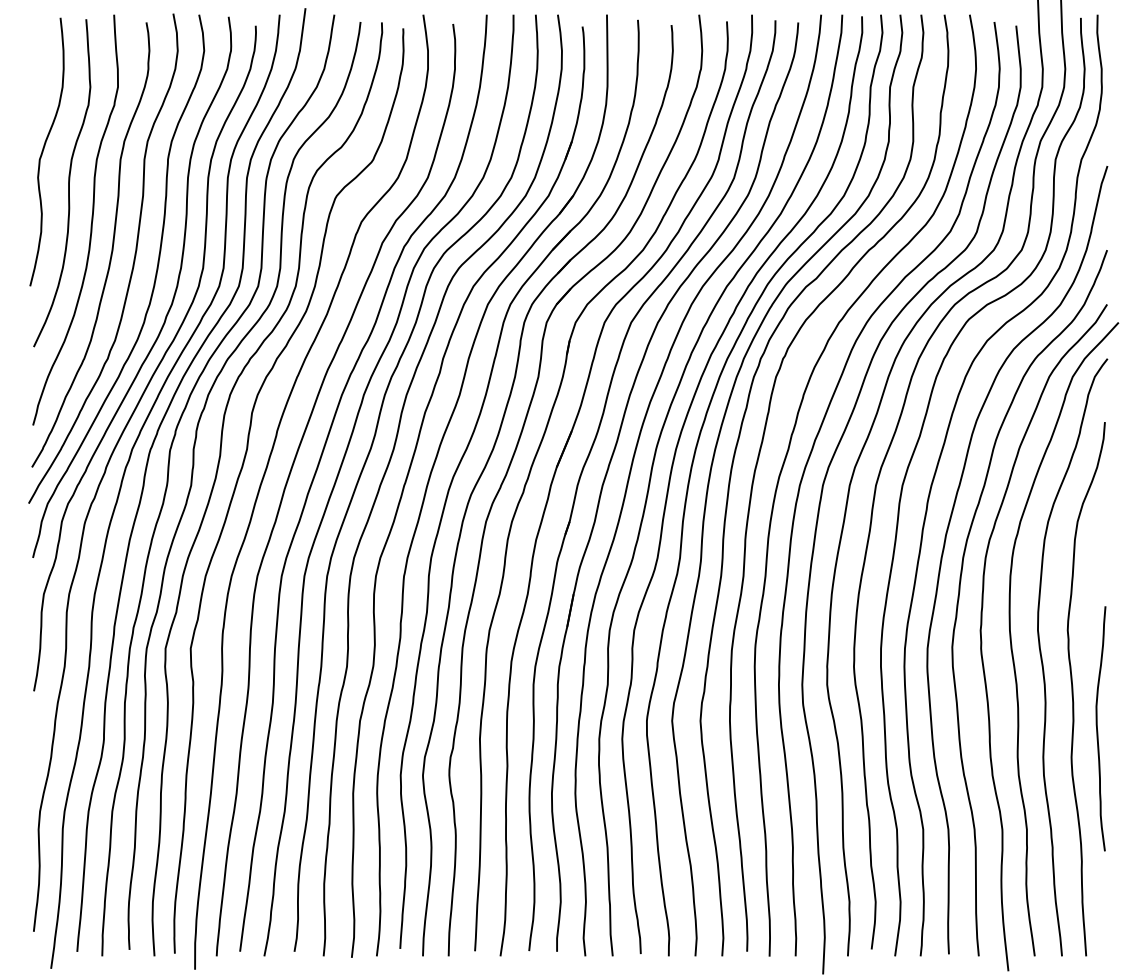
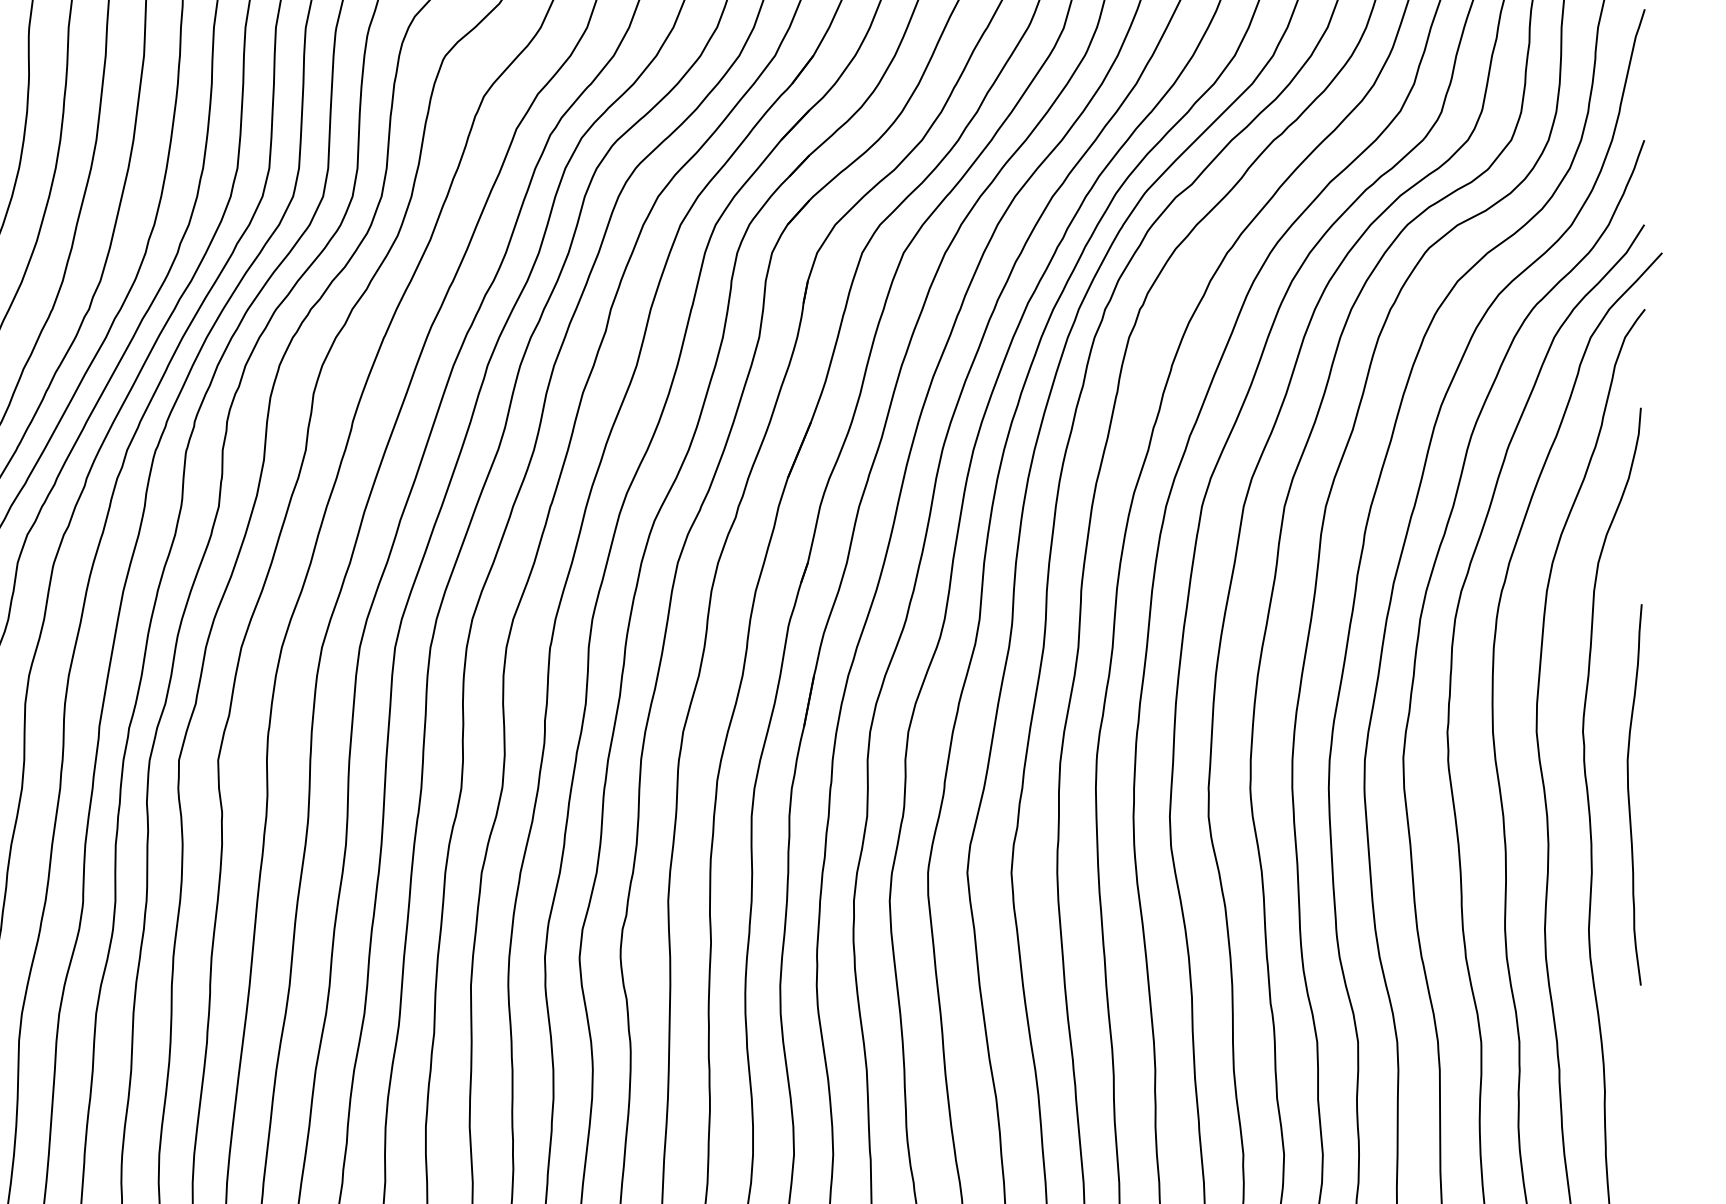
curve: (1097, 728) -> (1629, 794), moved

